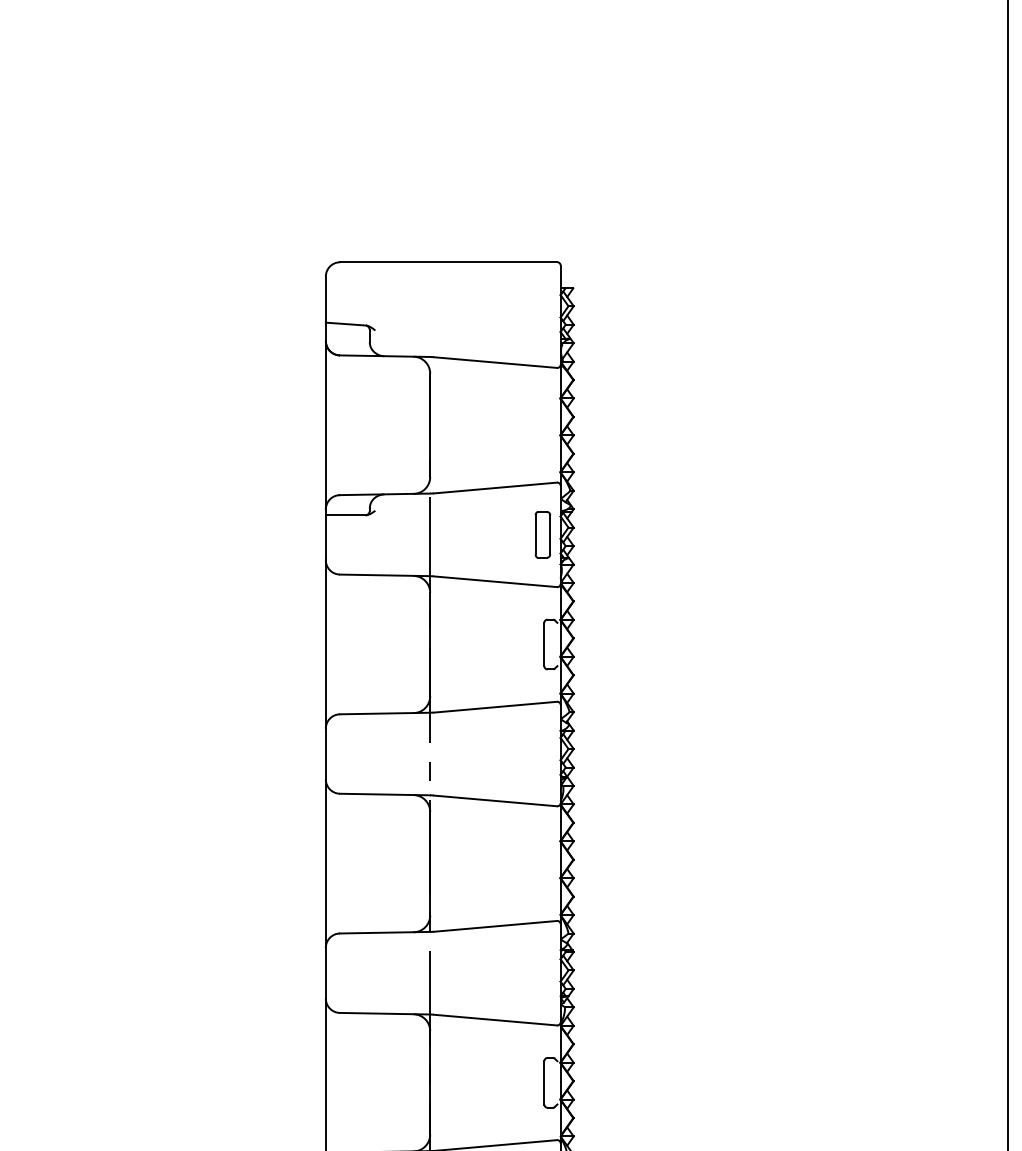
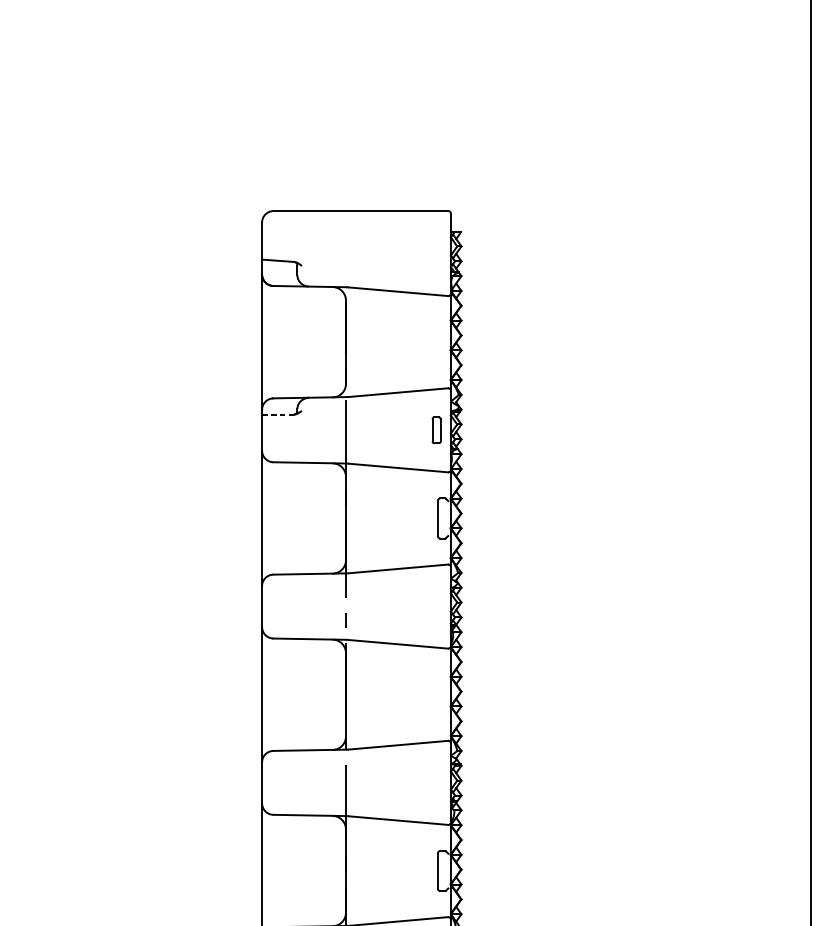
line: (345, 515) -> (277, 414), solid -> dashed
part: (542, 534) -> (436, 430), size x0.7

